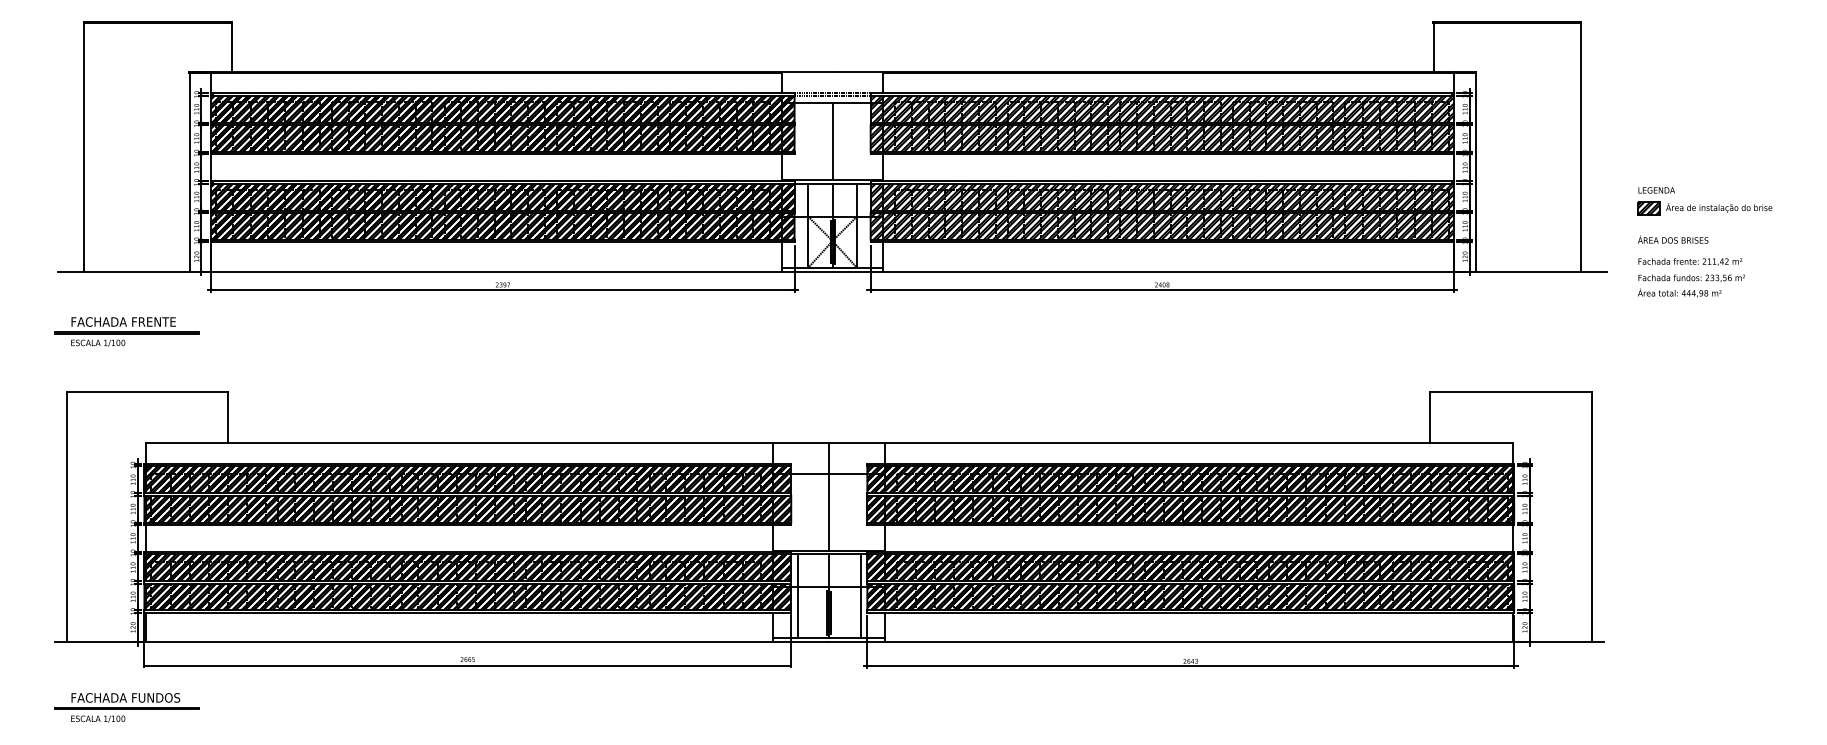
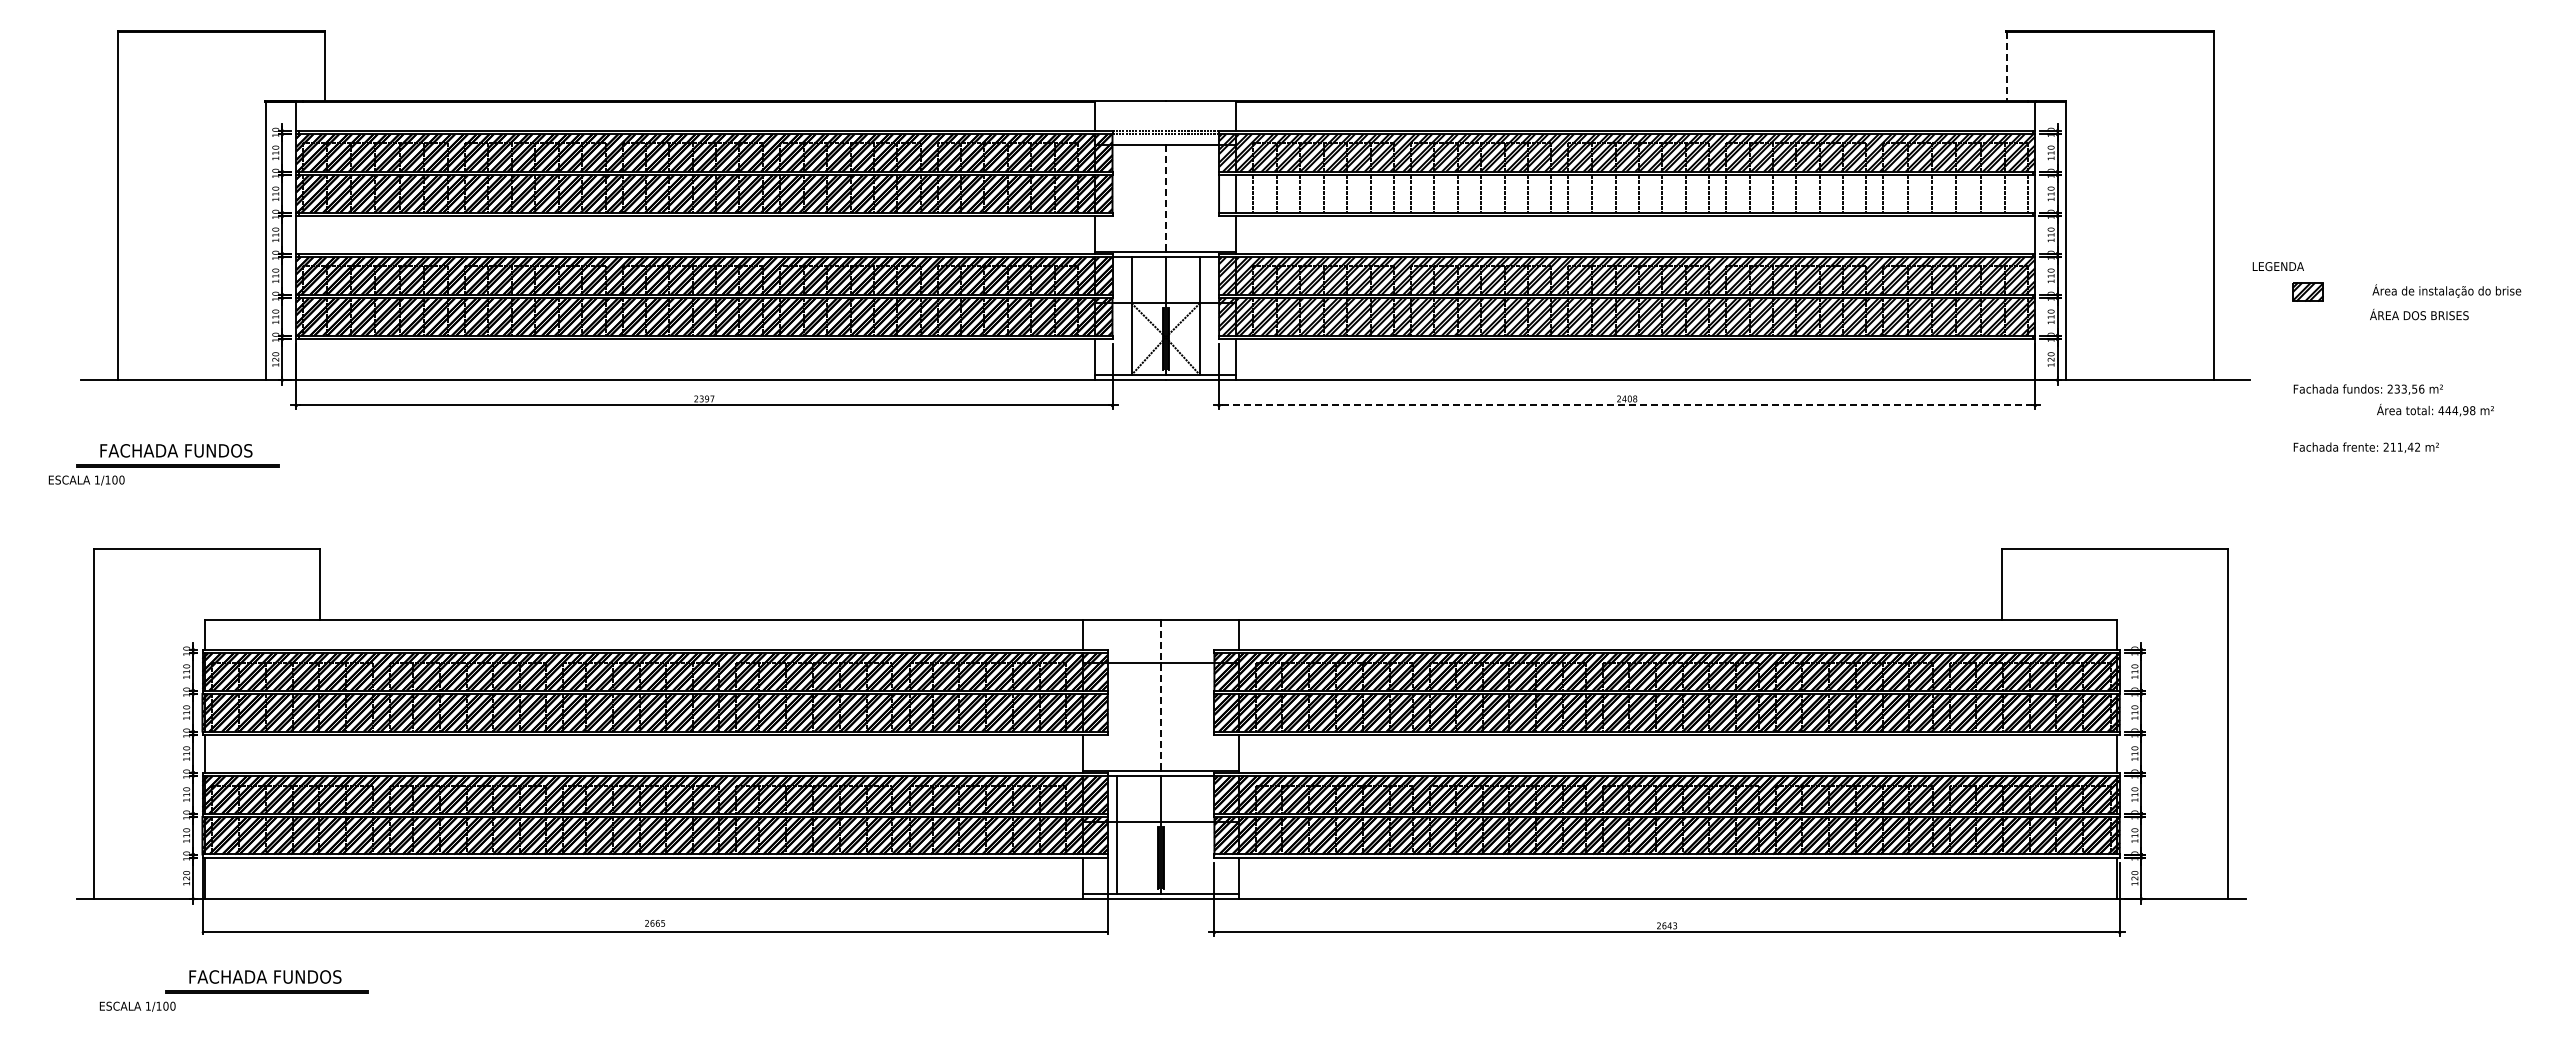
line: (1433, 47) -> (2006, 66), solid -> dashed
hatch: (1162, 138) -> (1627, 193), removed
line: (832, 141) -> (1165, 198), solid -> dashed
text: (1656, 190) -> (2277, 266), moved
text: (1718, 207) -> (2446, 290), moved
text: (1673, 239) -> (2419, 314), moved
text: (1689, 261) -> (2365, 447), moved
line: (1162, 289) -> (1627, 405), solid -> dashed
text: (1679, 293) -> (2435, 410), moved
text: (159, 321) -> (223, 450), FACHADA FRENTE -> FACHADA FUNDOS
text: (98, 343) -> (86, 480), moved
line: (829, 496) -> (1161, 695), solid -> dashed
line: (860, 596) -> (1205, 834), removed
part: (126, 701) -> (266, 981), moved

